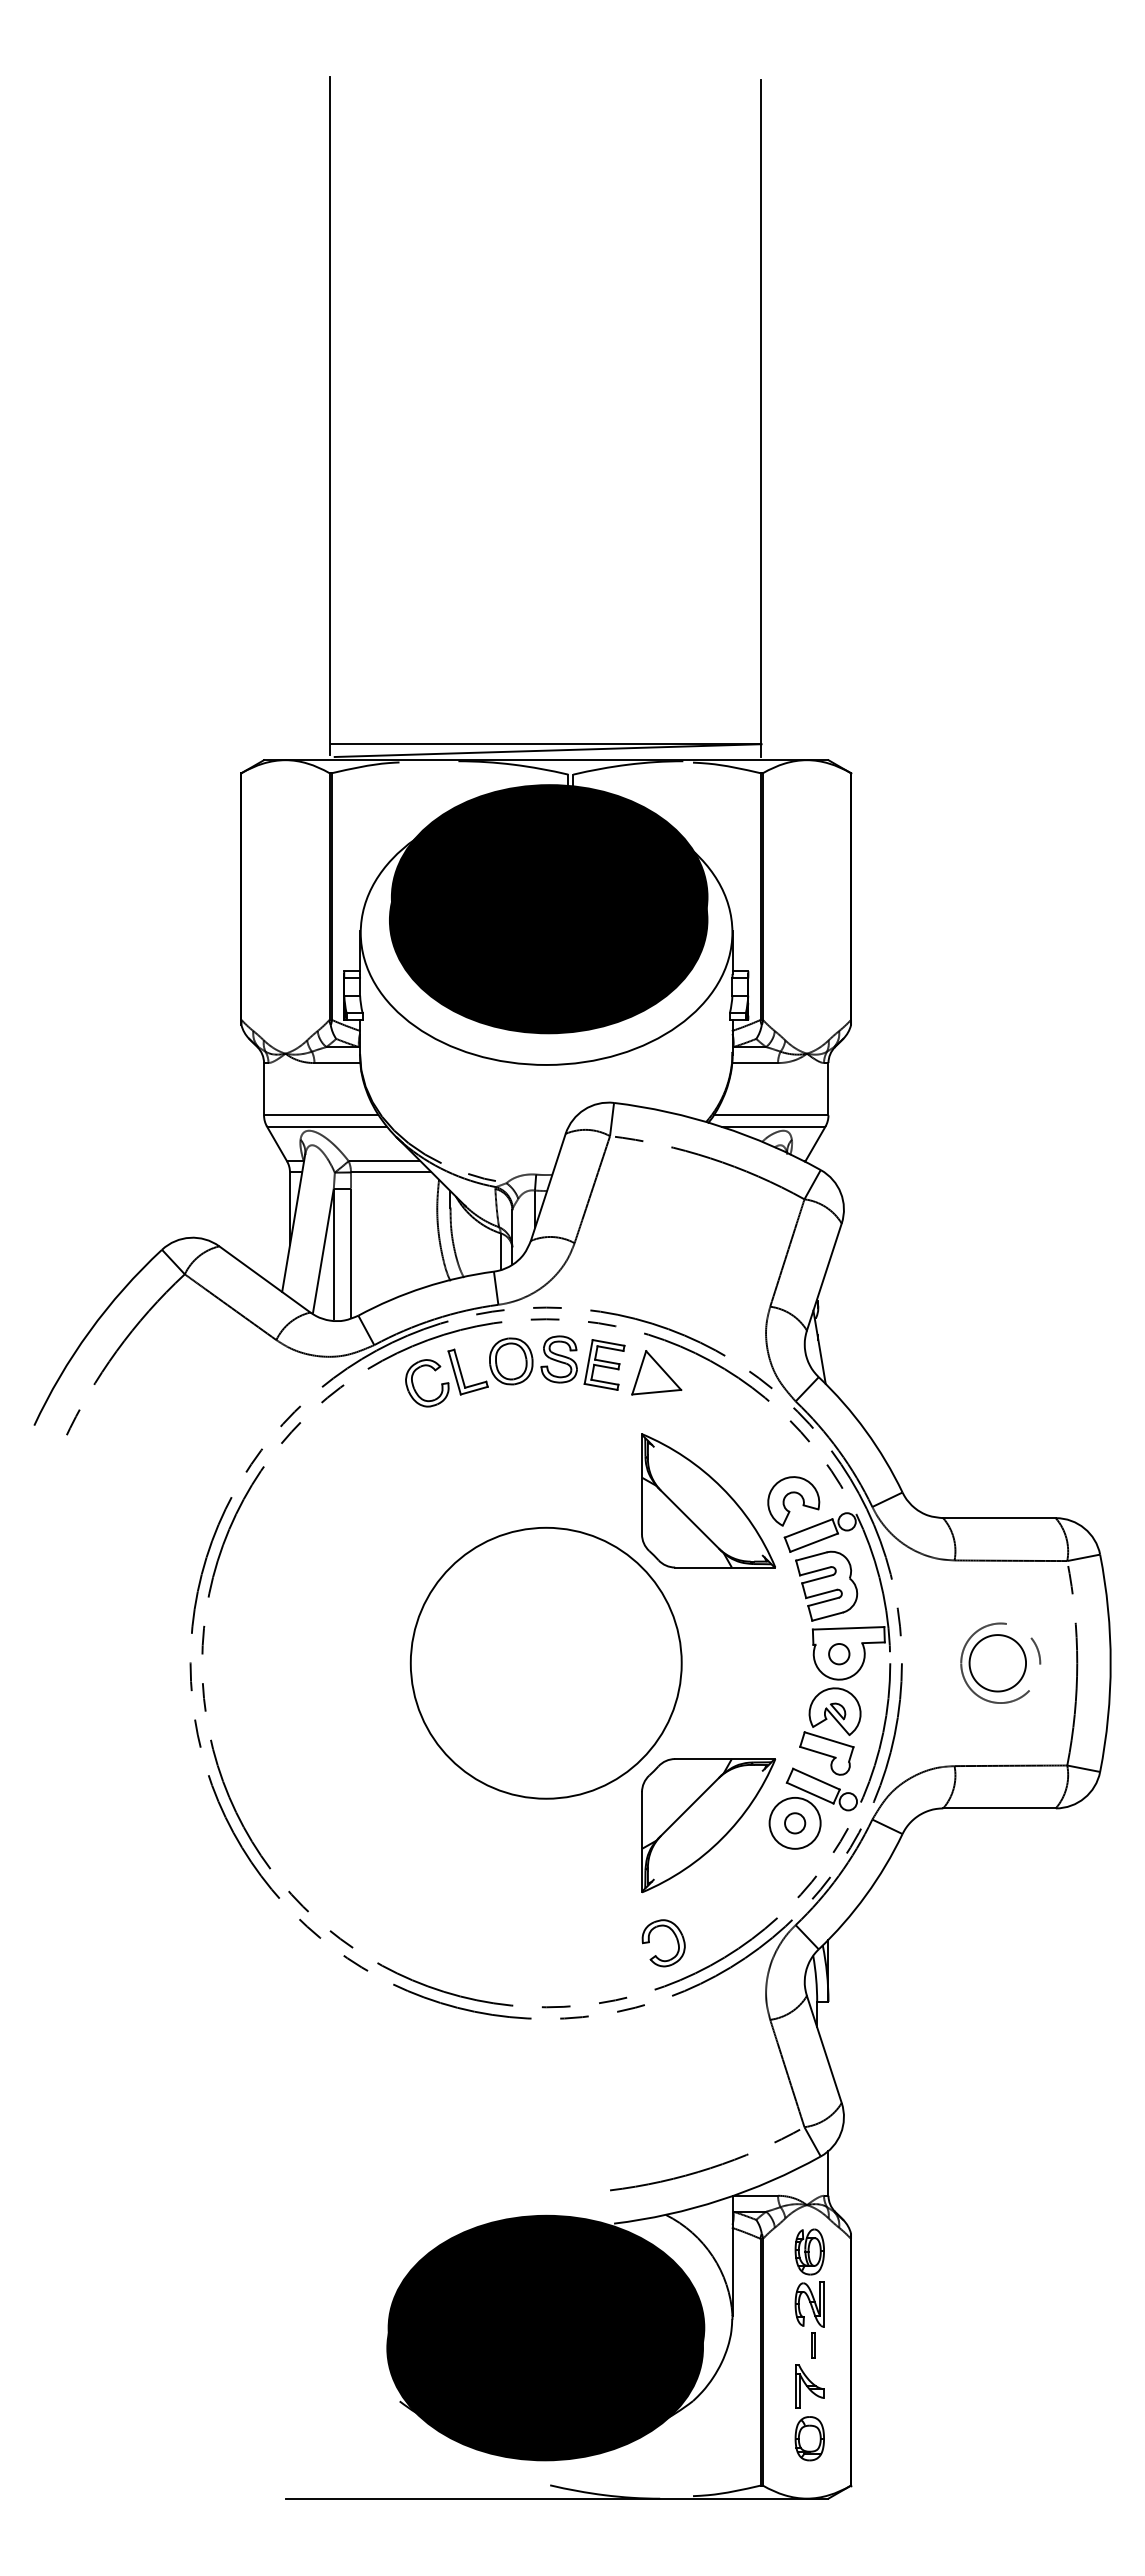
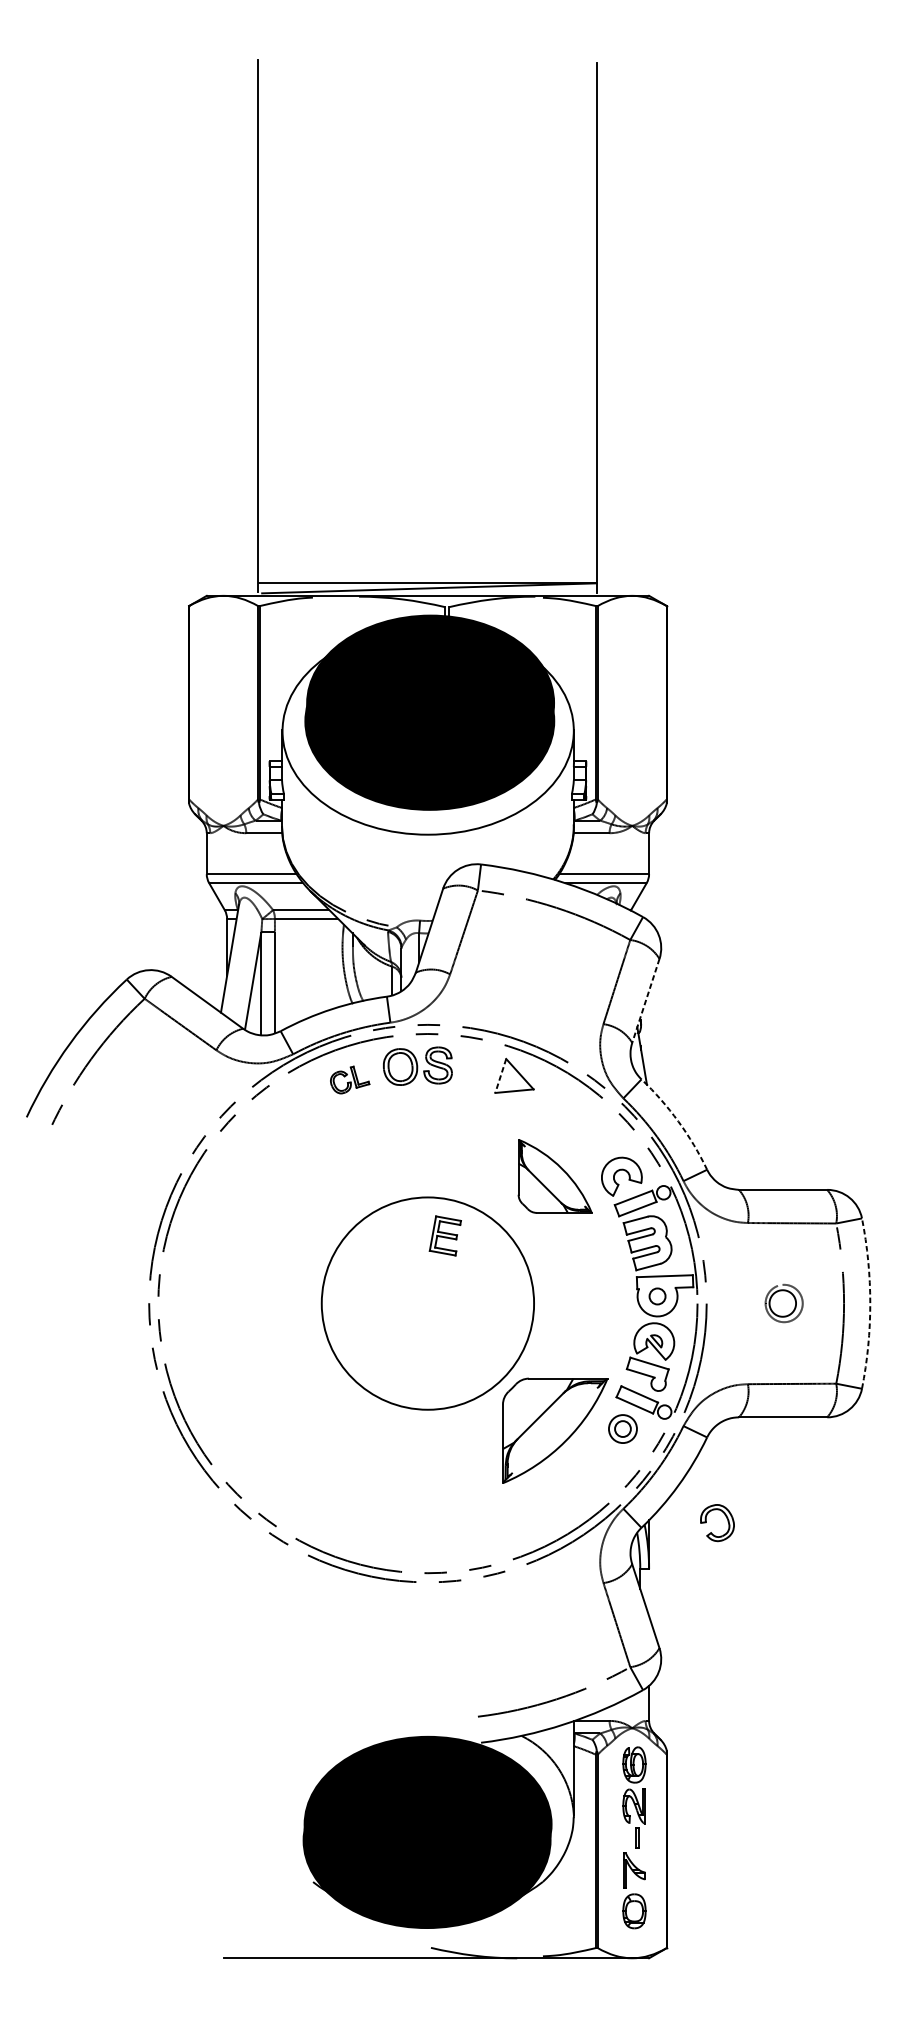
line: (824, 1277) -> (645, 1001), solid -> dashed
part: (604, 1364) -> (445, 1235), moved
line: (639, 1372) -> (501, 1075), solid -> dashed
part: (446, 1377) -> (349, 1079), size x0.6
arc: (865, 1431) -> (678, 1121), solid -> dashed
part: (708, 1500) -> (555, 1176), size x0.7
part: (1000, 1662) -> (783, 1302), size x0.6
arc: (1110, 1663) -> (870, 1303), solid -> dashed
circle: (794, 1822) -> (622, 1428), size x0.7
part: (676, 1940) -> (727, 1520), moved

